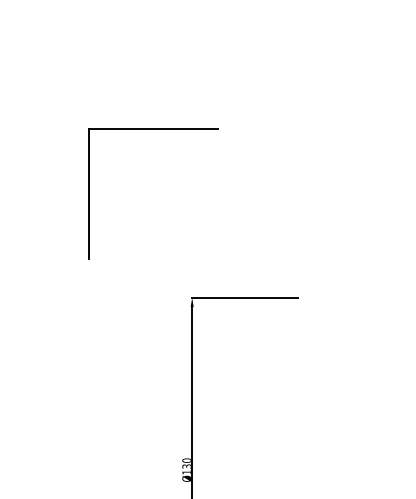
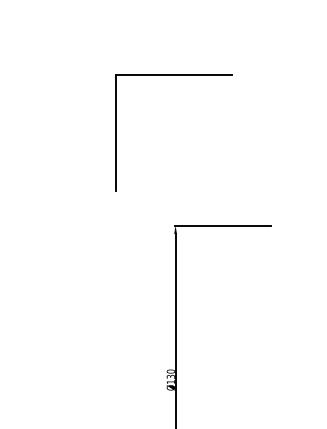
part: (153, 129) -> (174, 75), moved

